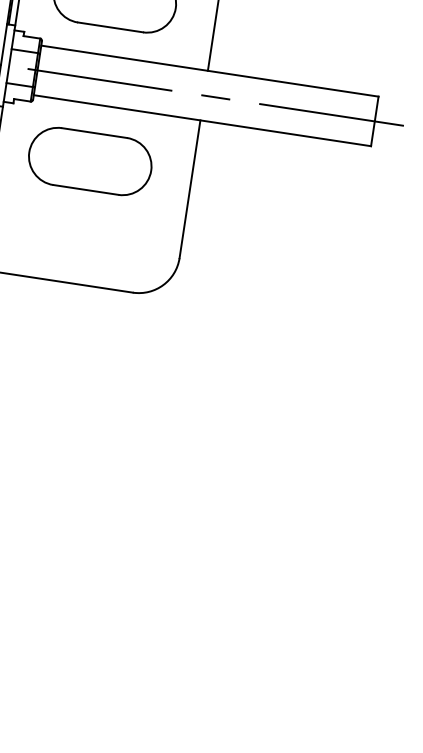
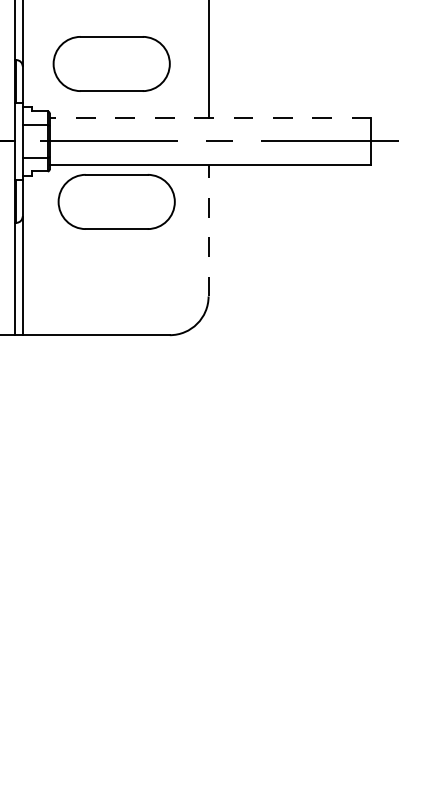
line: (209, 70) -> (210, 117), solid -> dashed
part: (90, 161) -> (116, 201), moved
line: (189, 188) -> (208, 230), solid -> dashed

